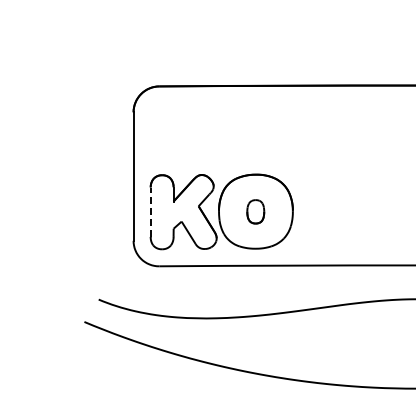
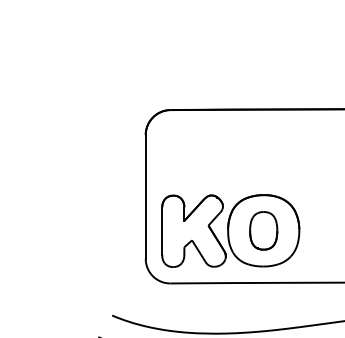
part: (255, 211) -> (263, 230), size x1.67
line: (150, 212) -> (162, 231), dashed -> solid

